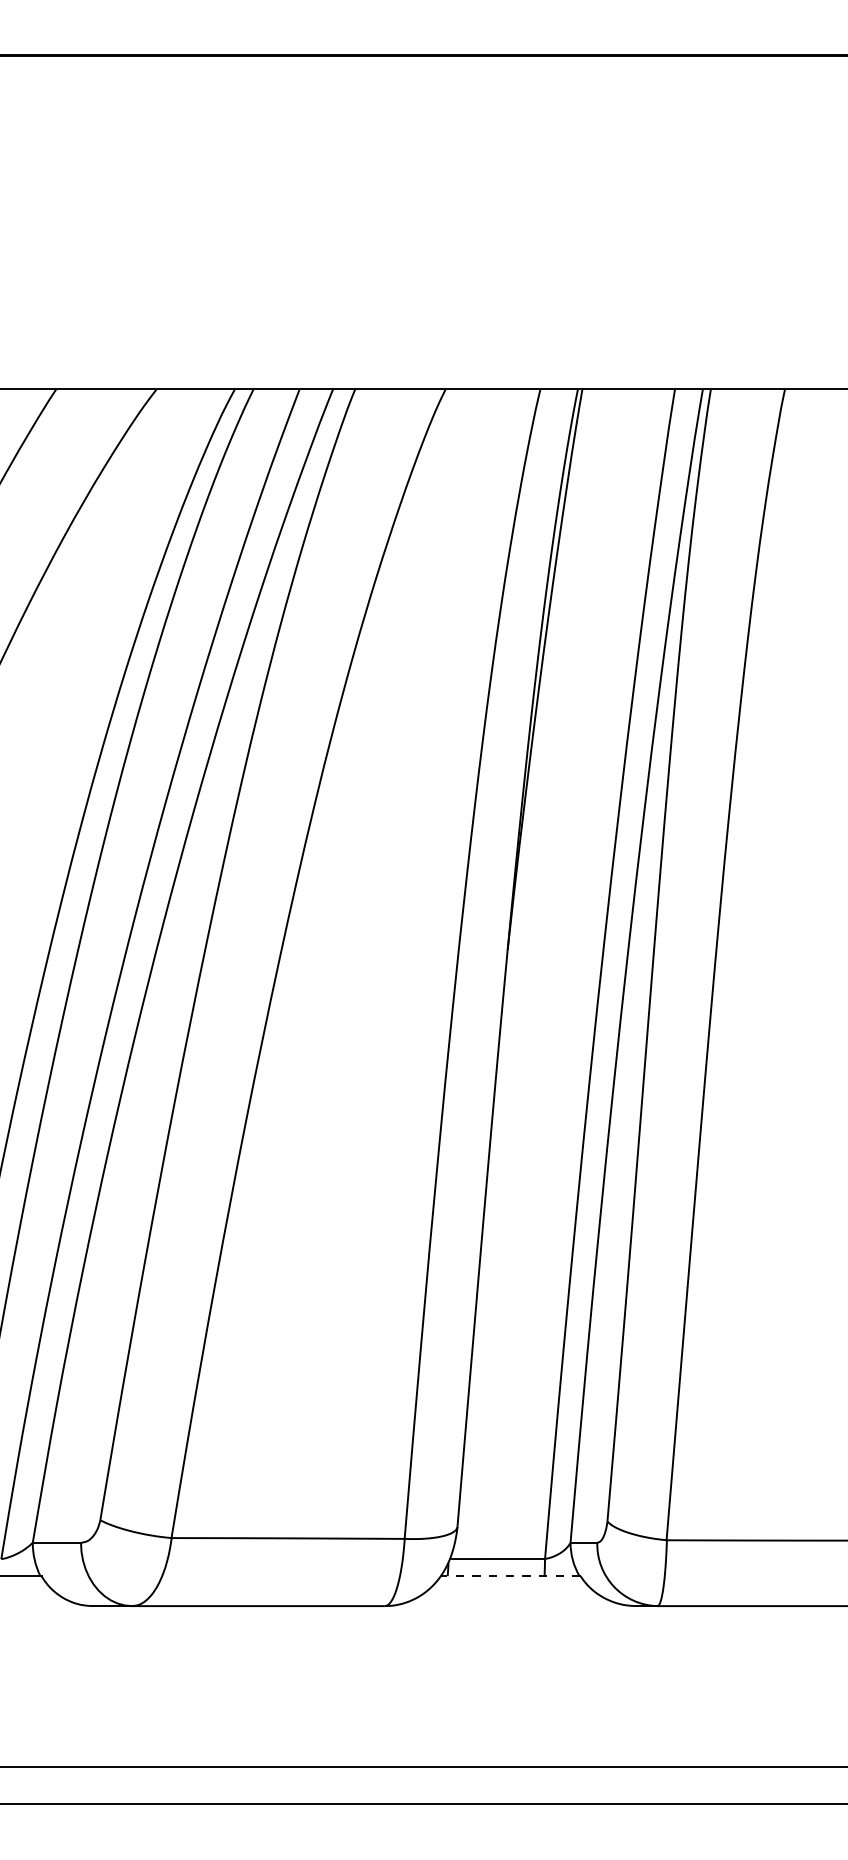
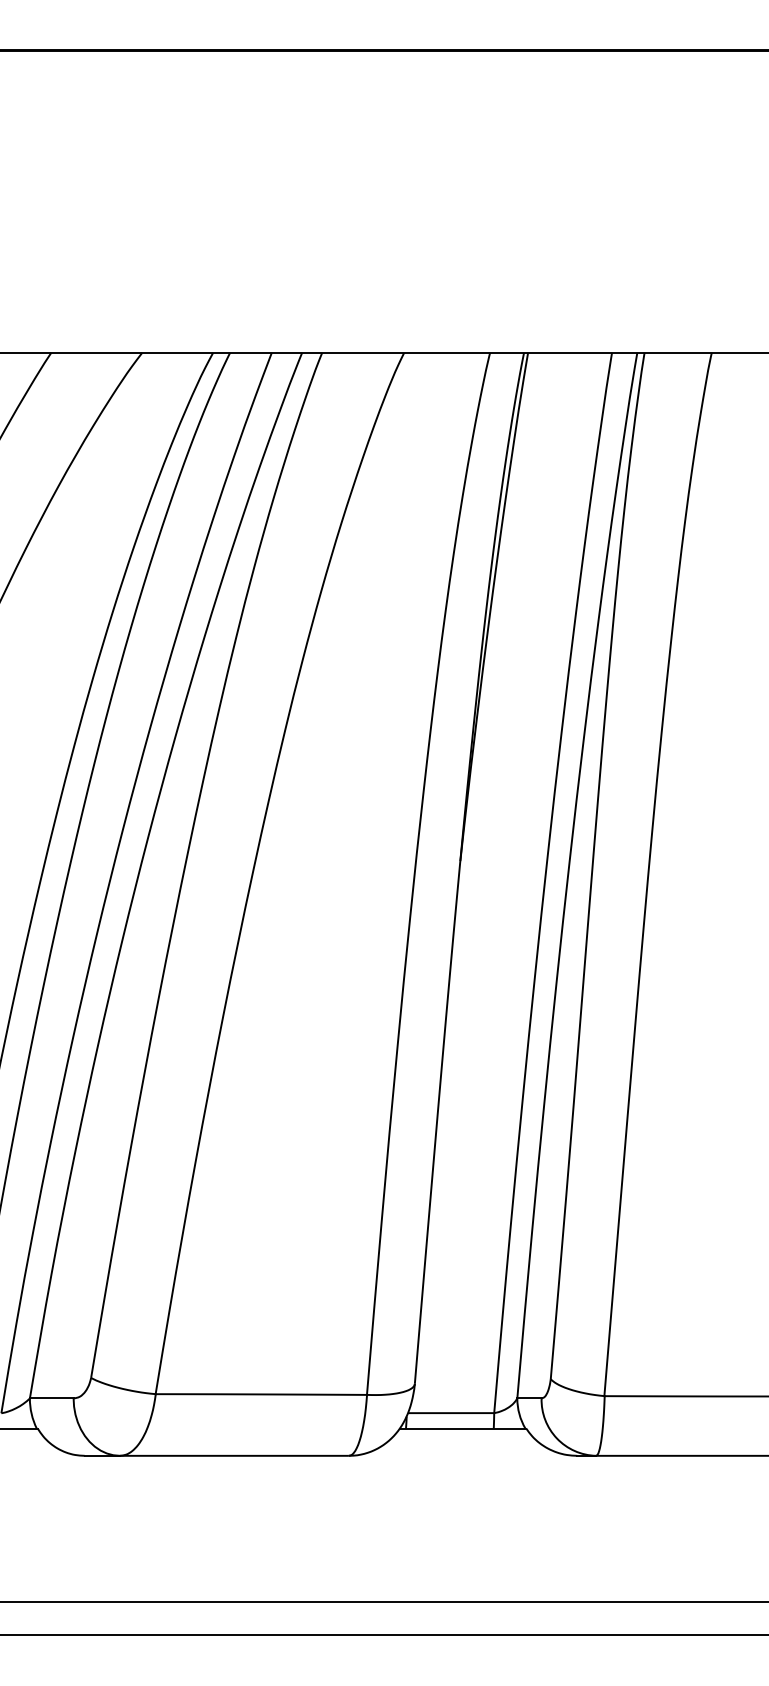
line: (510, 1576) -> (462, 1428), dashed -> solid

